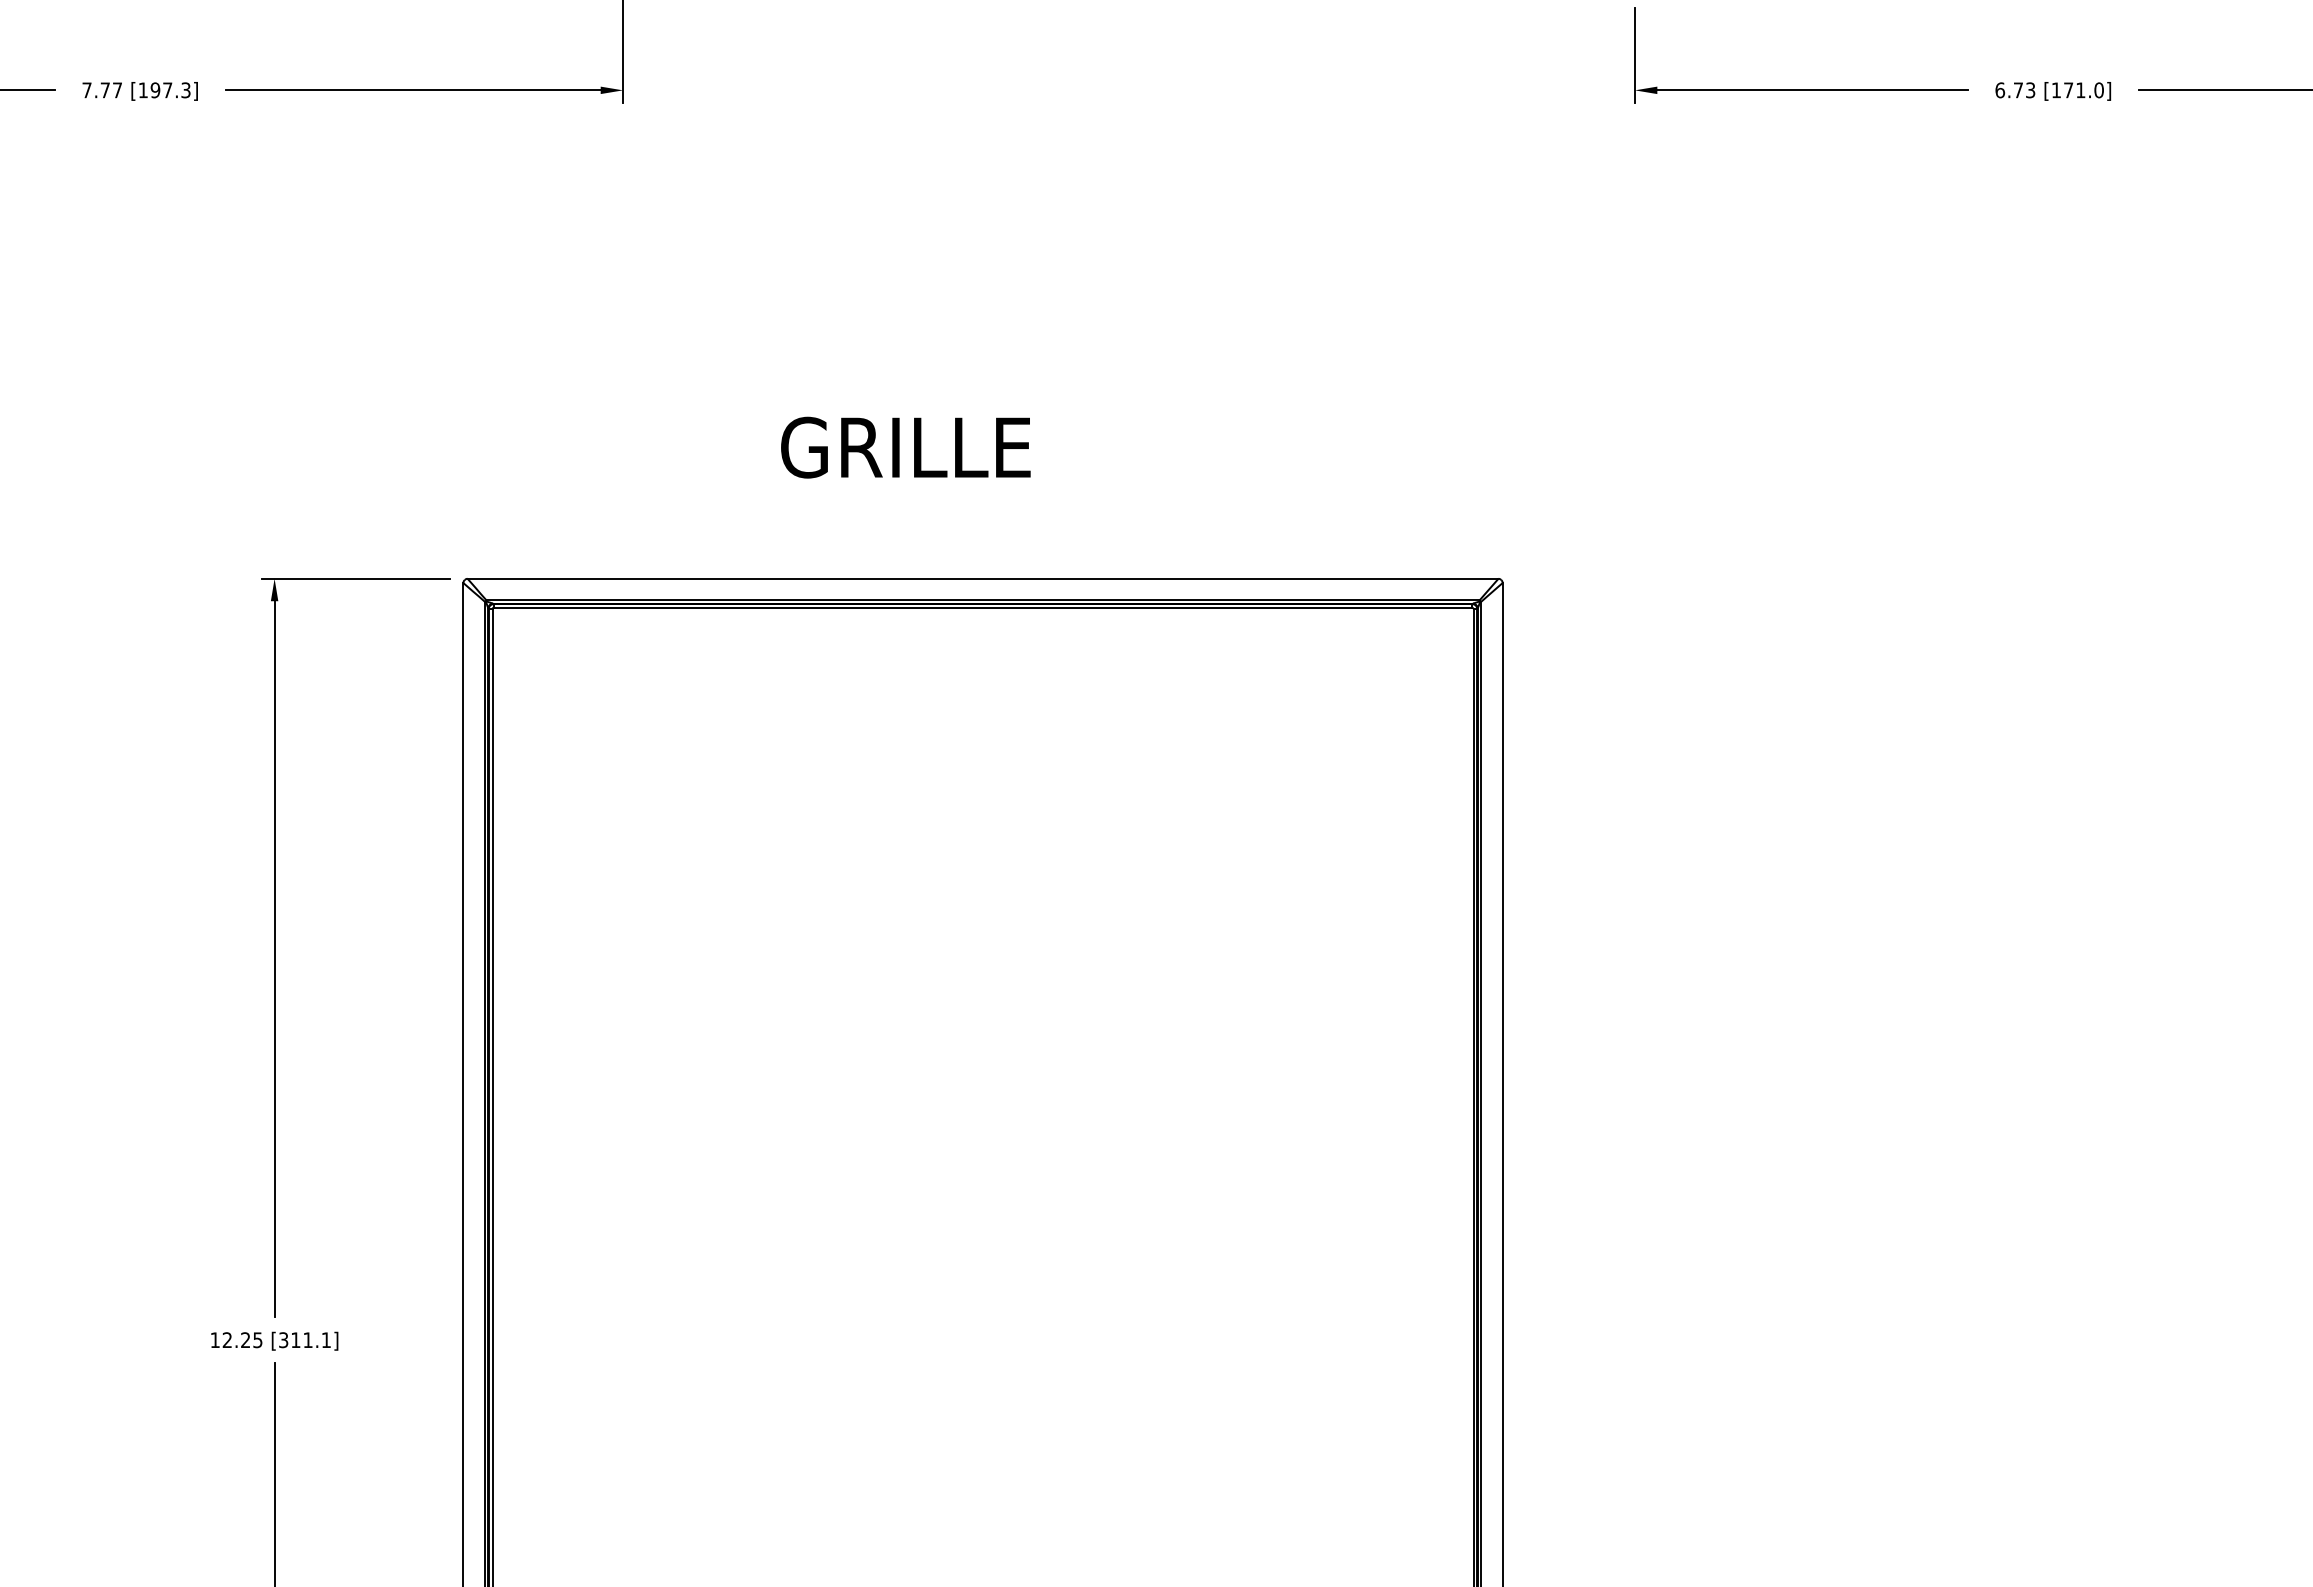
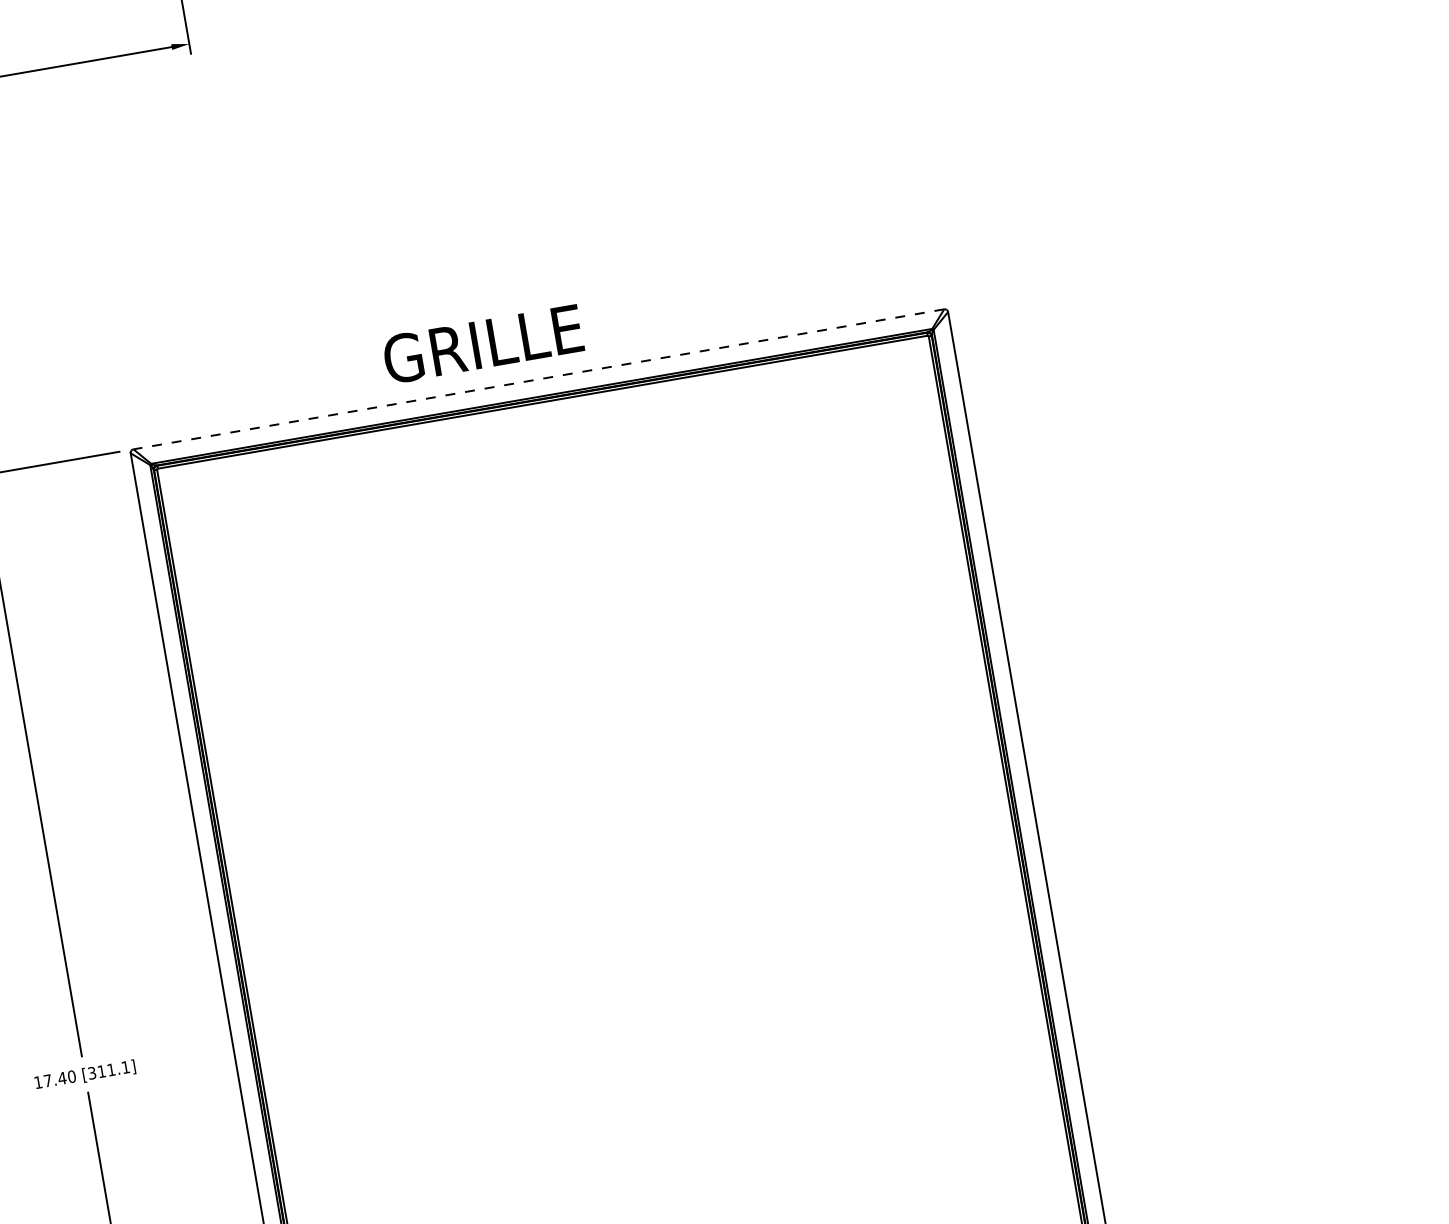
text: (905, 447) -> (482, 344), moved
line: (982, 578) -> (538, 379), solid -> dashed
text: (242, 1340) -> (59, 1079), 12.25 -> 17.40

